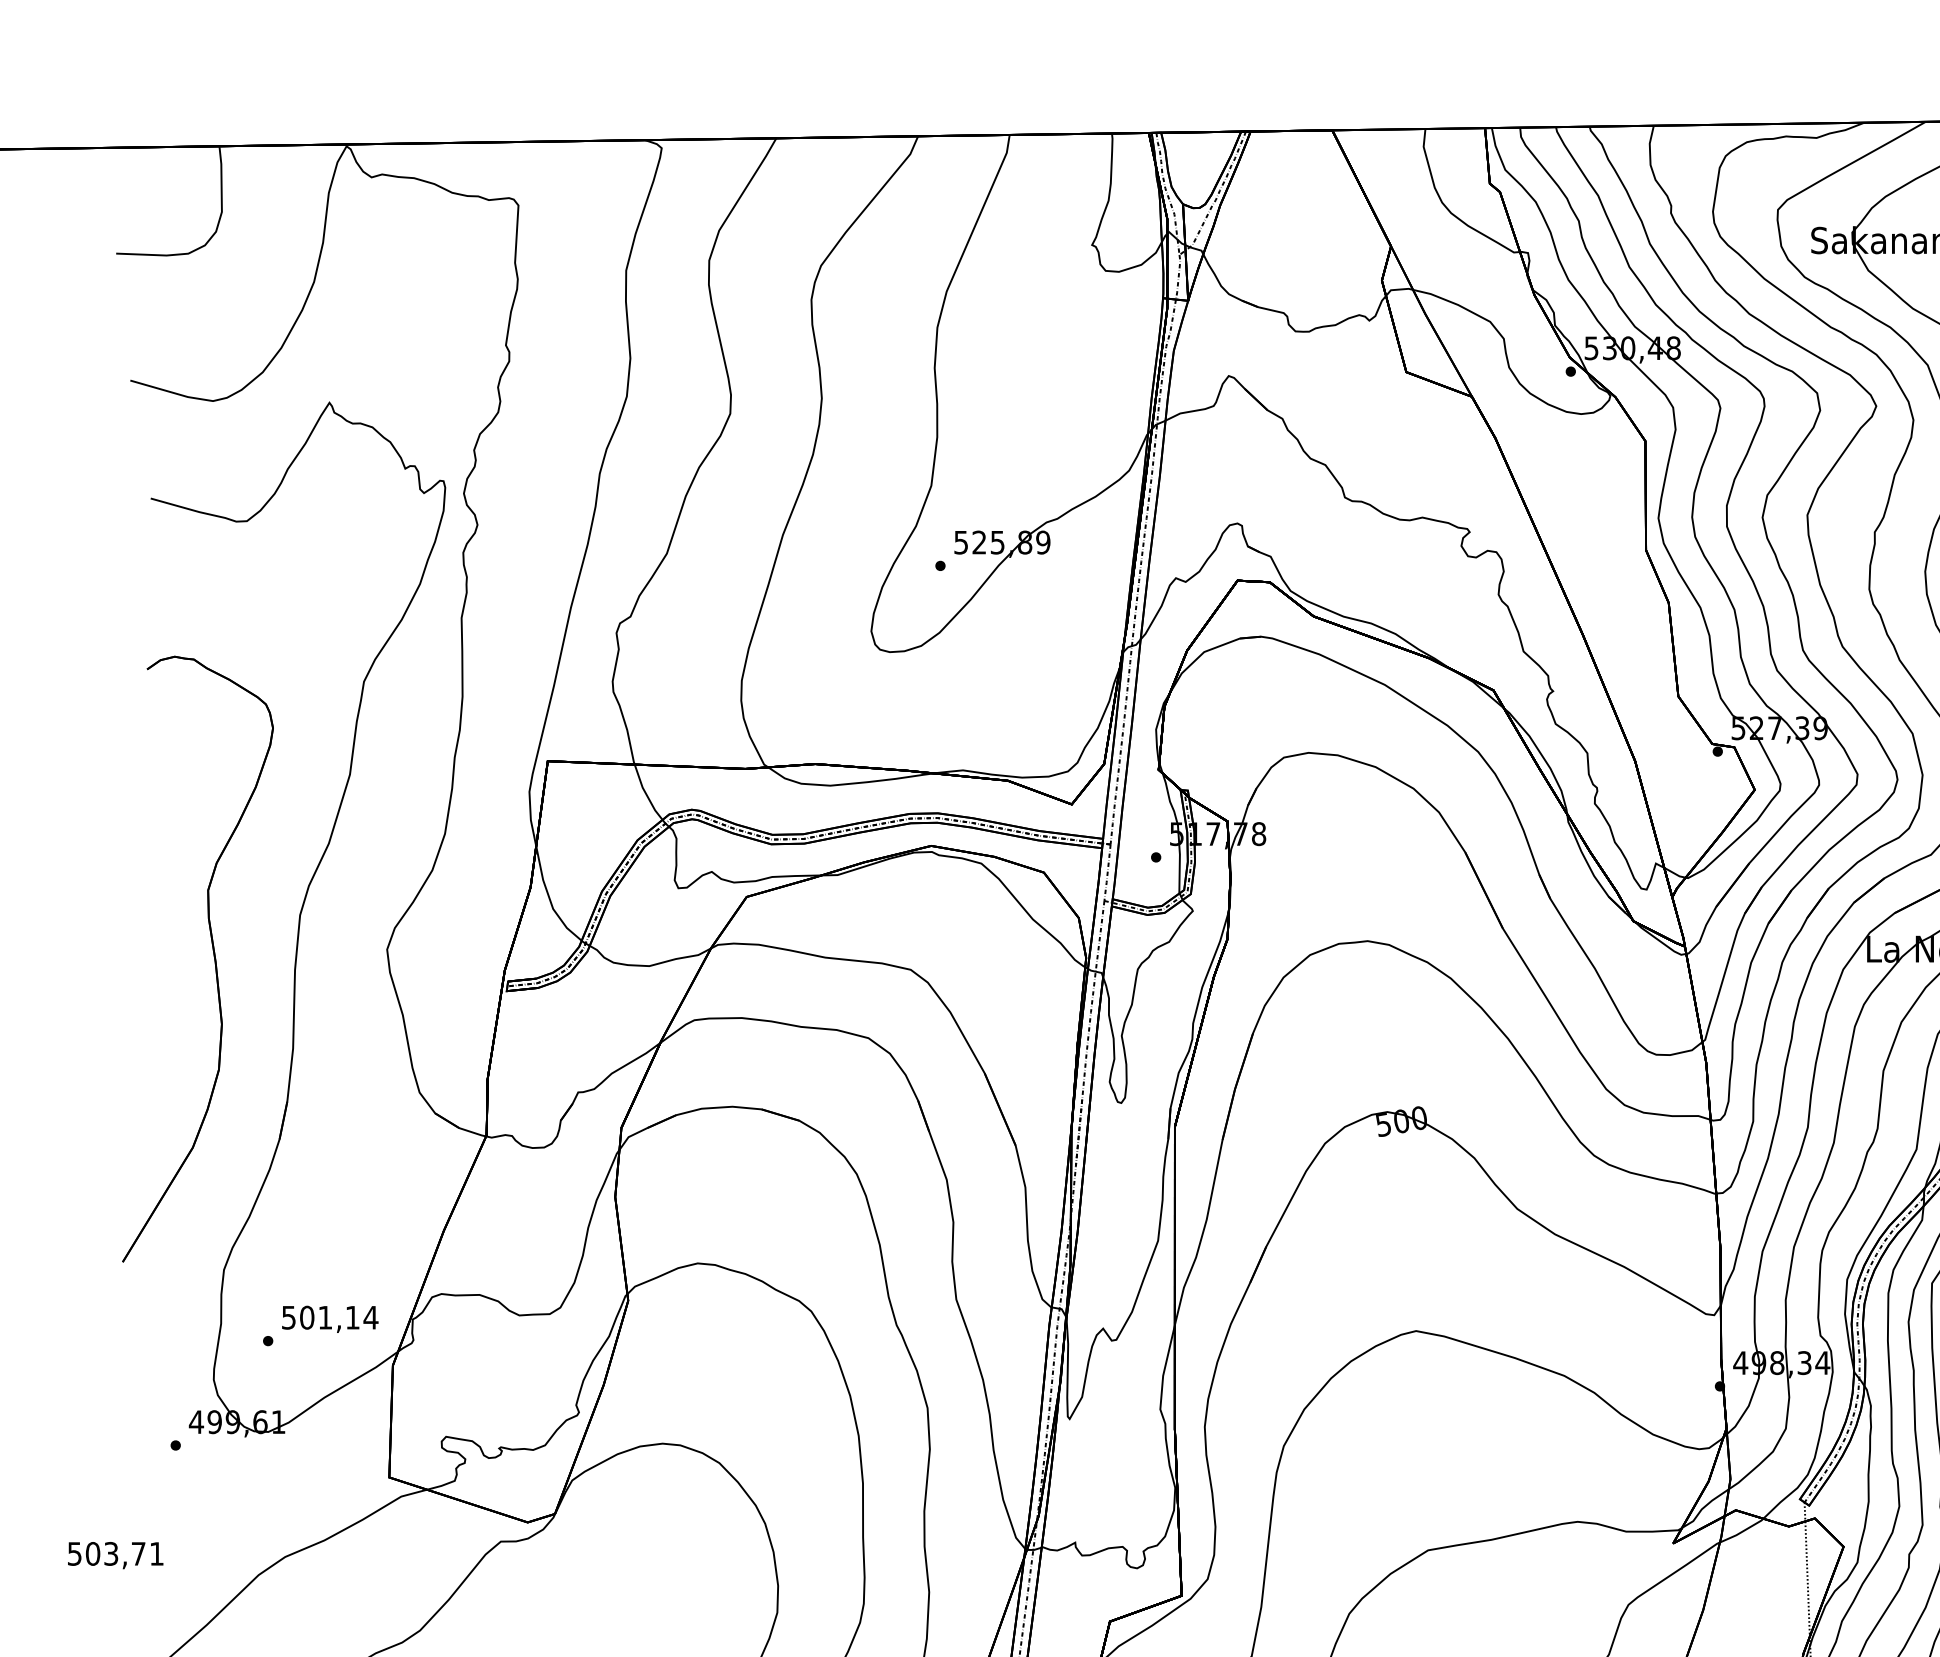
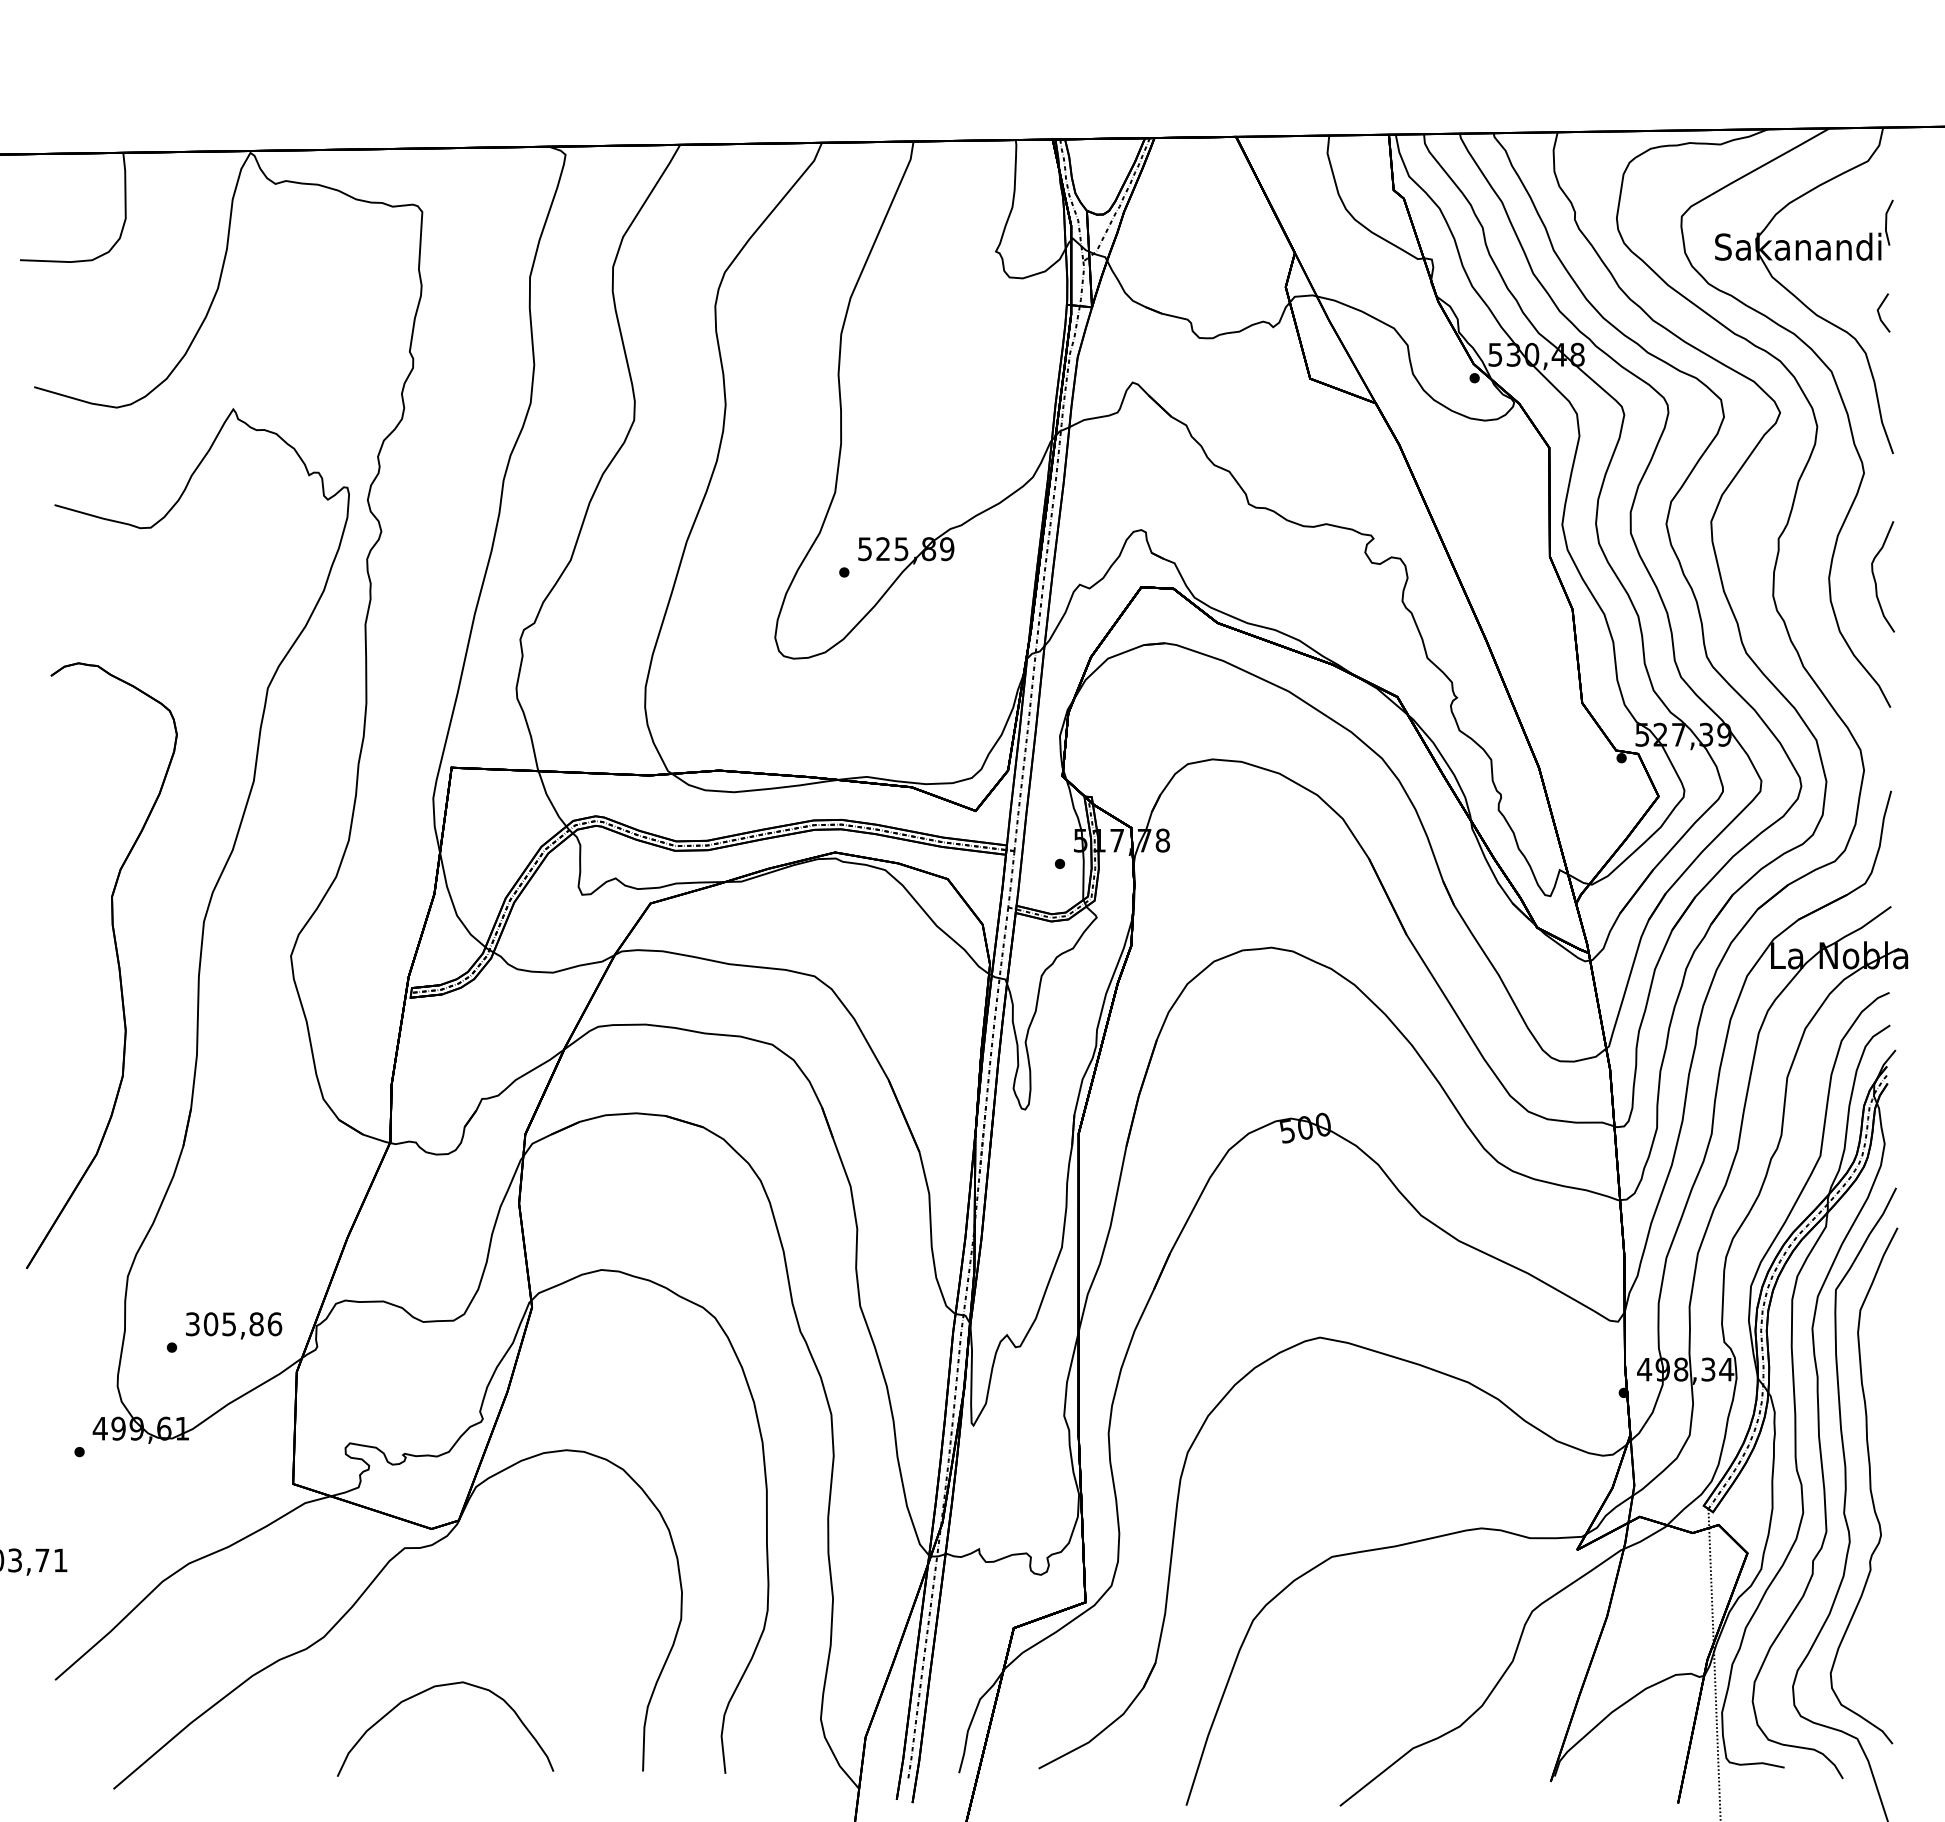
text: (330, 1317) -> (234, 1324), 501,14 -> 305,86

